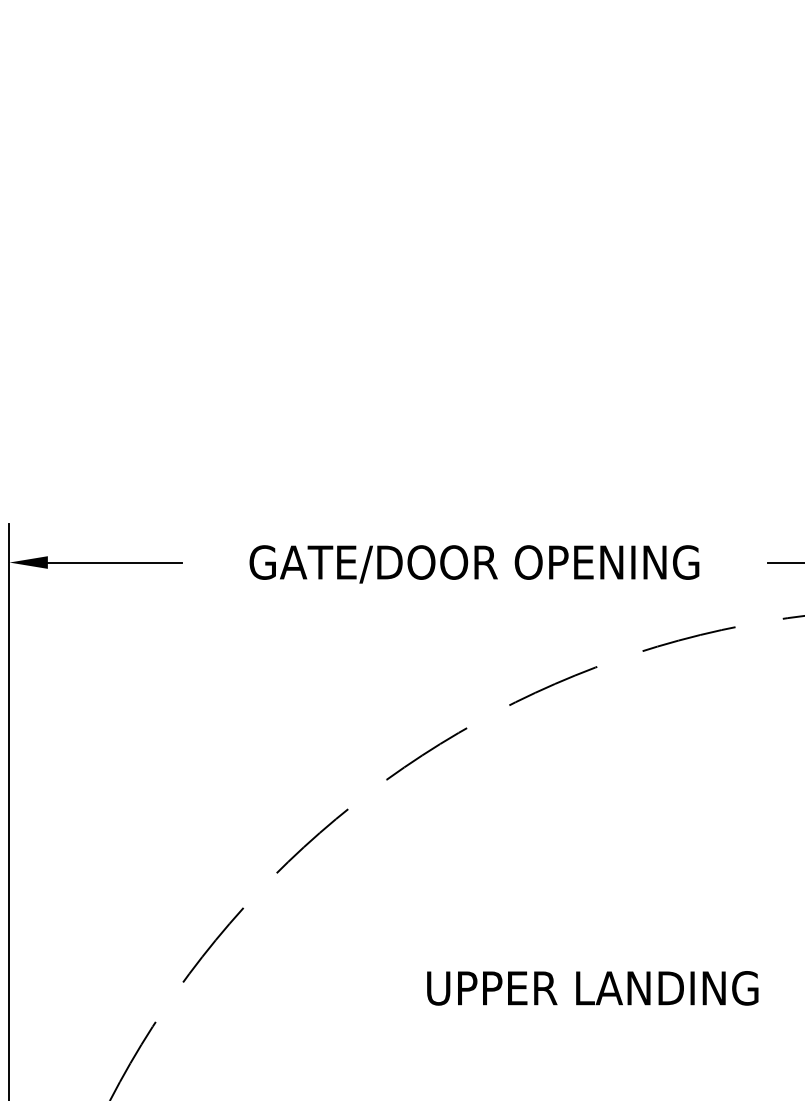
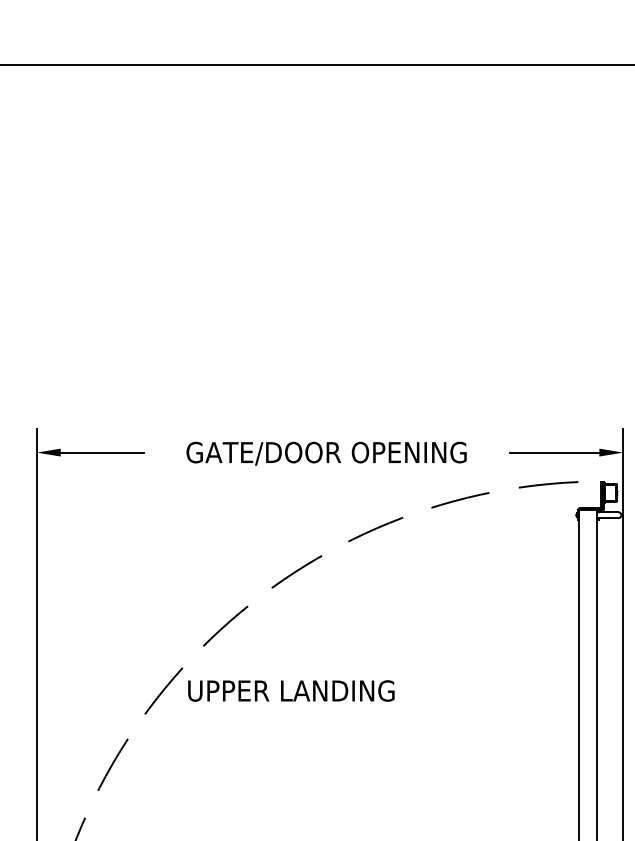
text: (592, 987) -> (291, 690), moved

